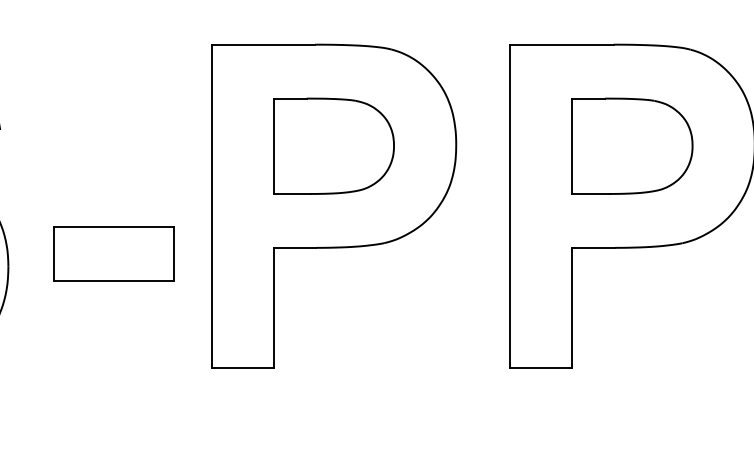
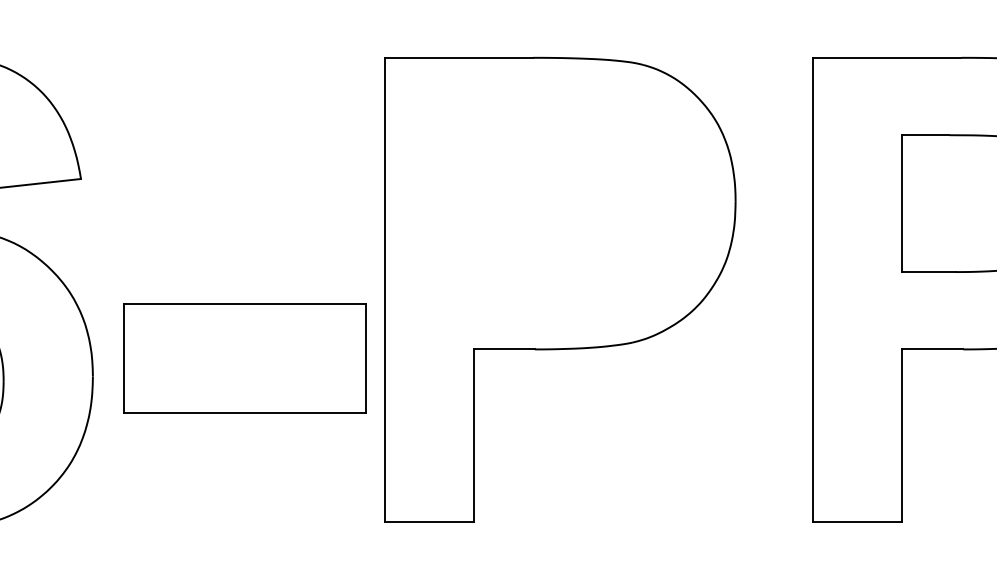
part: (333, 145) -> (559, 202), removed
part: (113, 253) -> (243, 357), size x1.4

